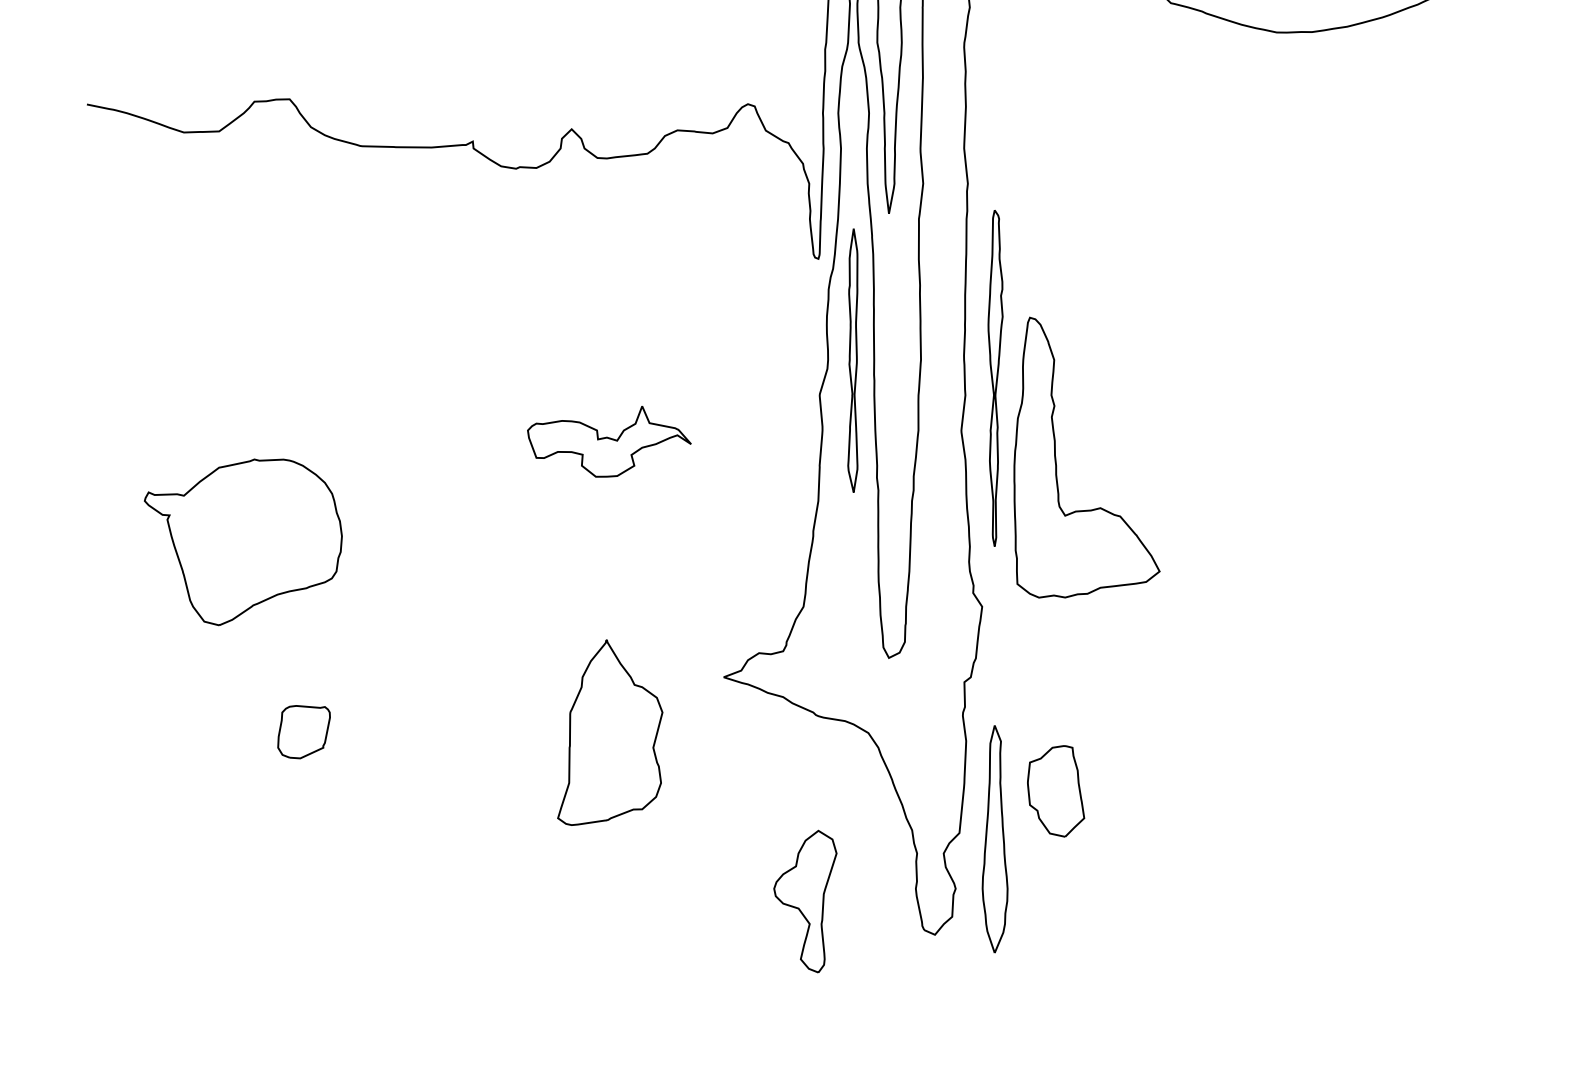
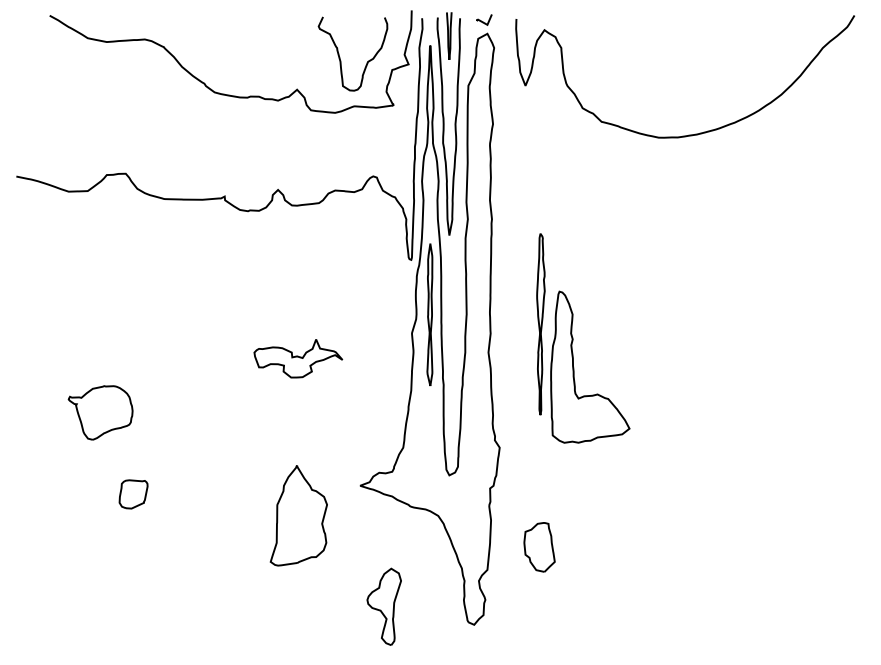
part: (1055, 404) -> (573, 338), moved
part: (242, 541) -> (100, 412), size x0.6
part: (303, 732) -> (133, 494), moved
part: (994, 837) -> (506, 572), removed
part: (803, 900) -> (383, 606), moved

